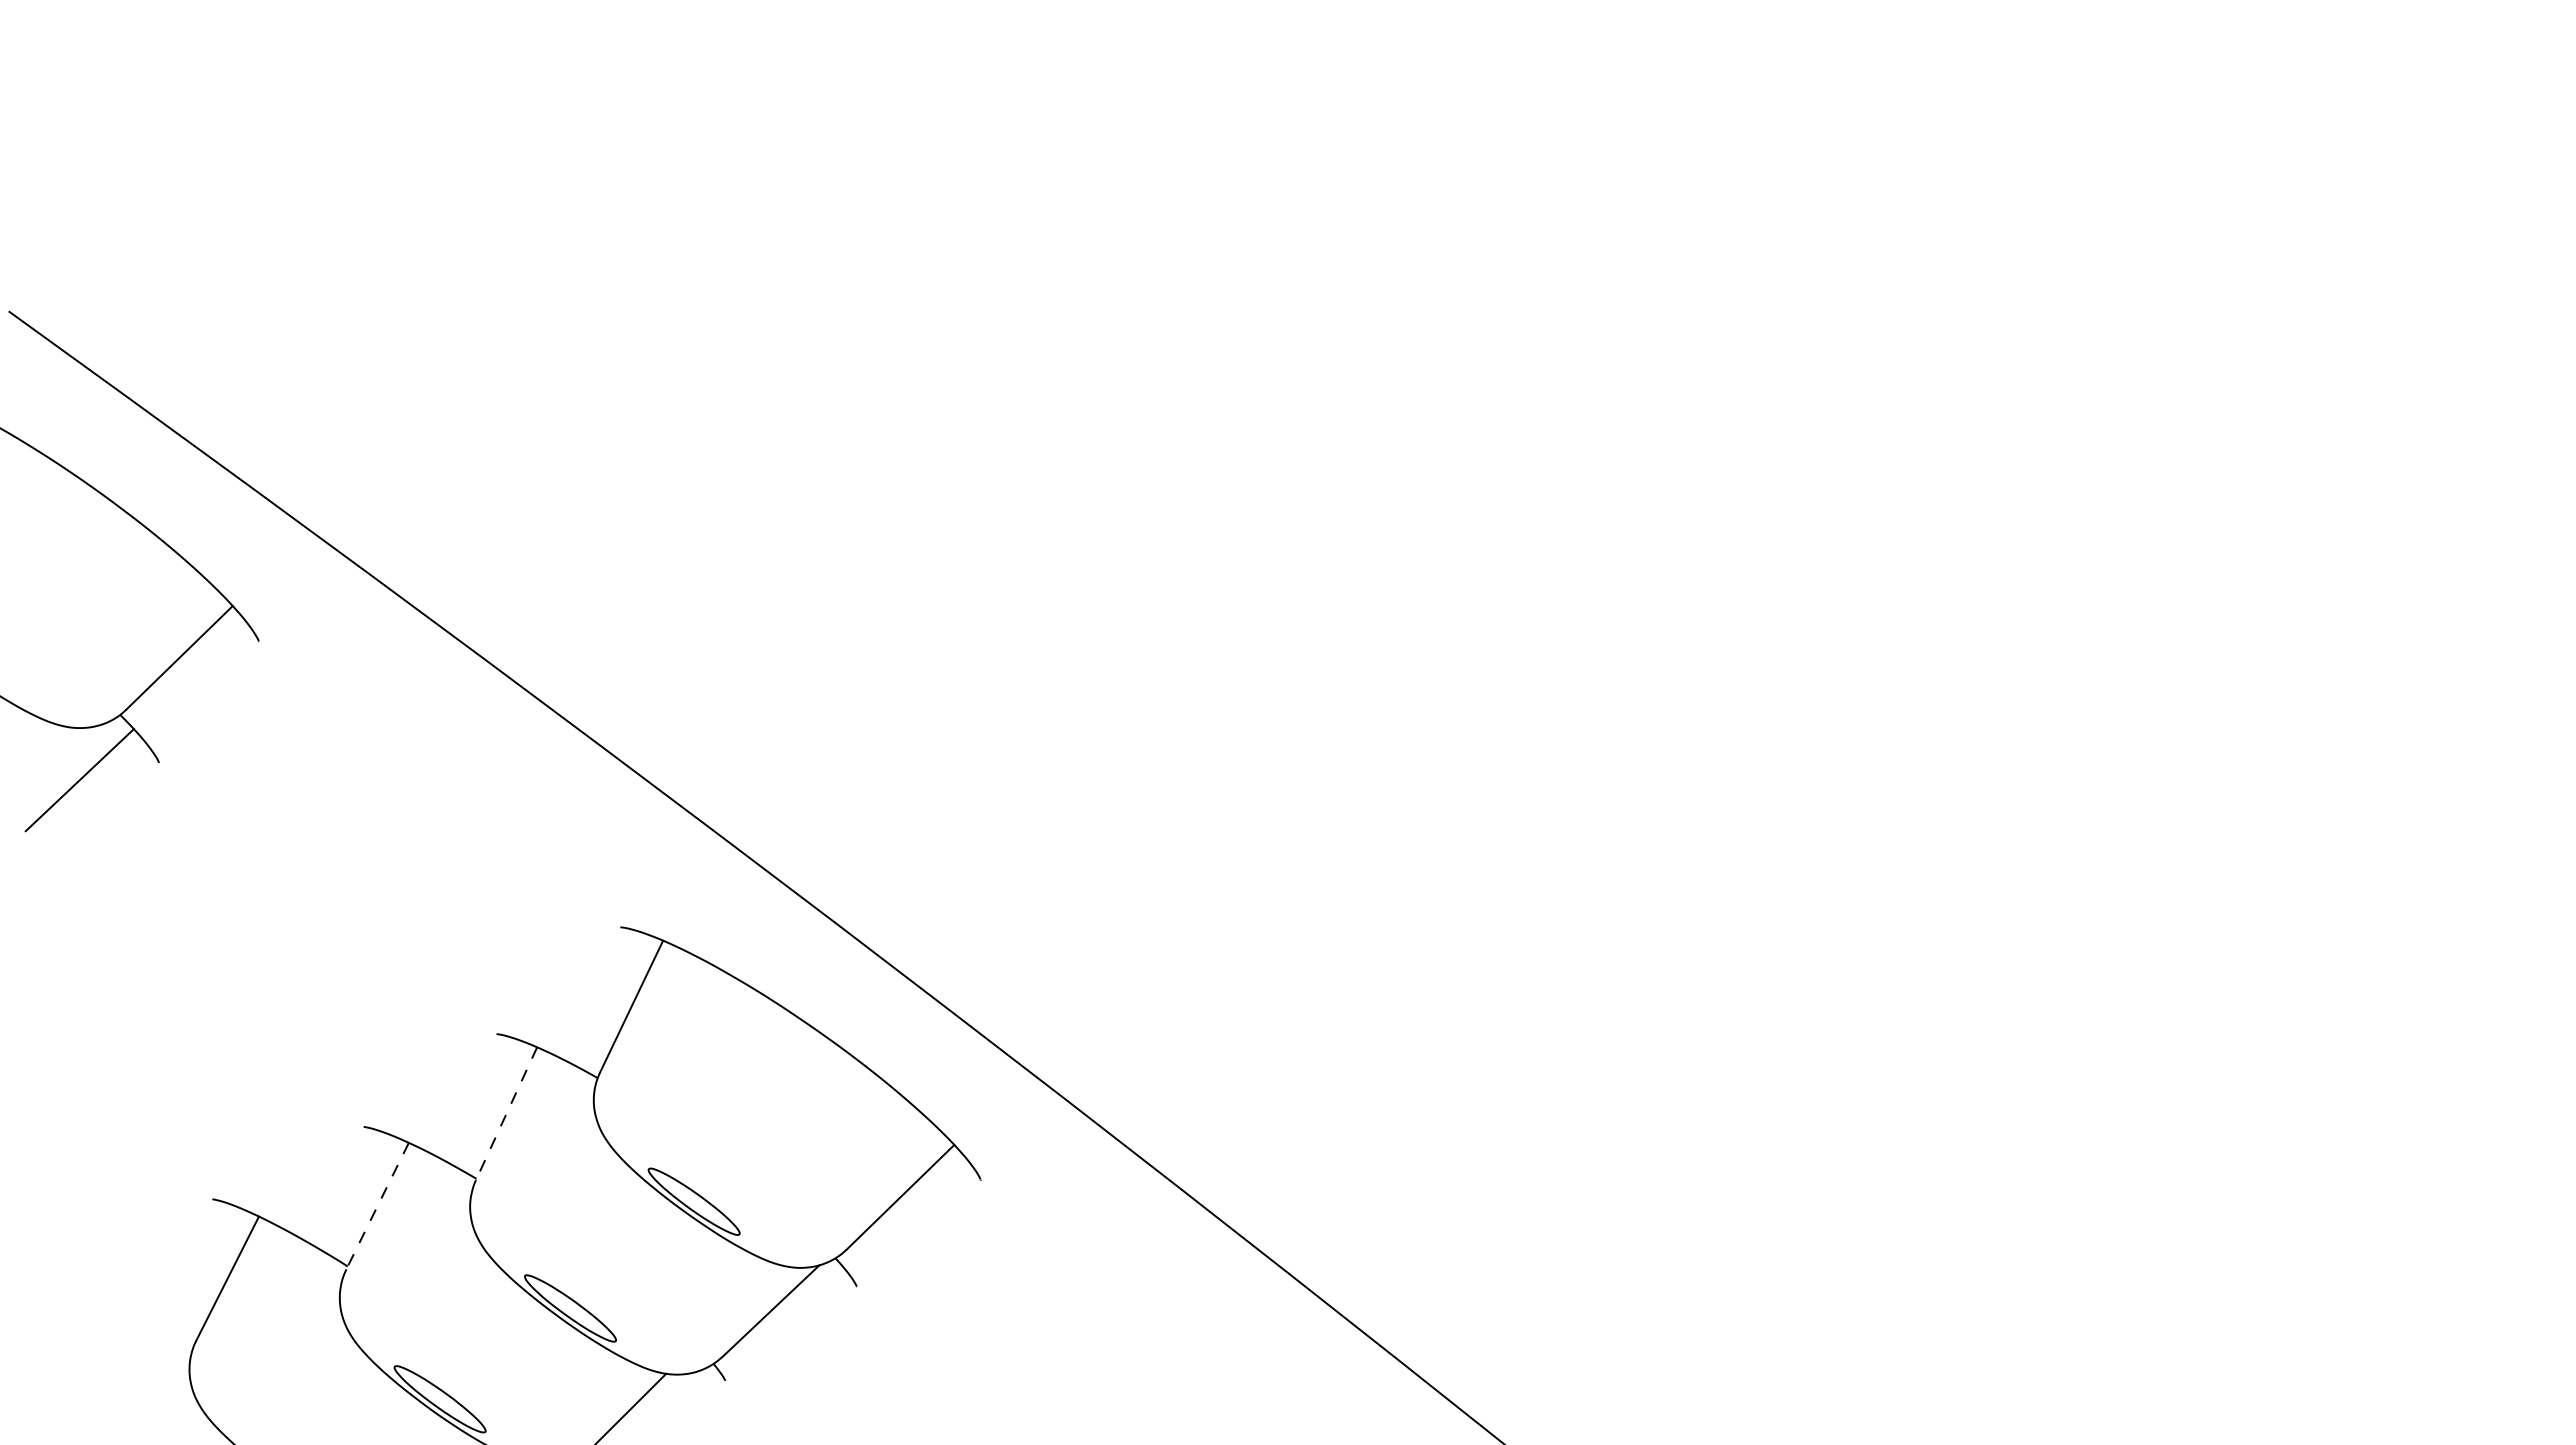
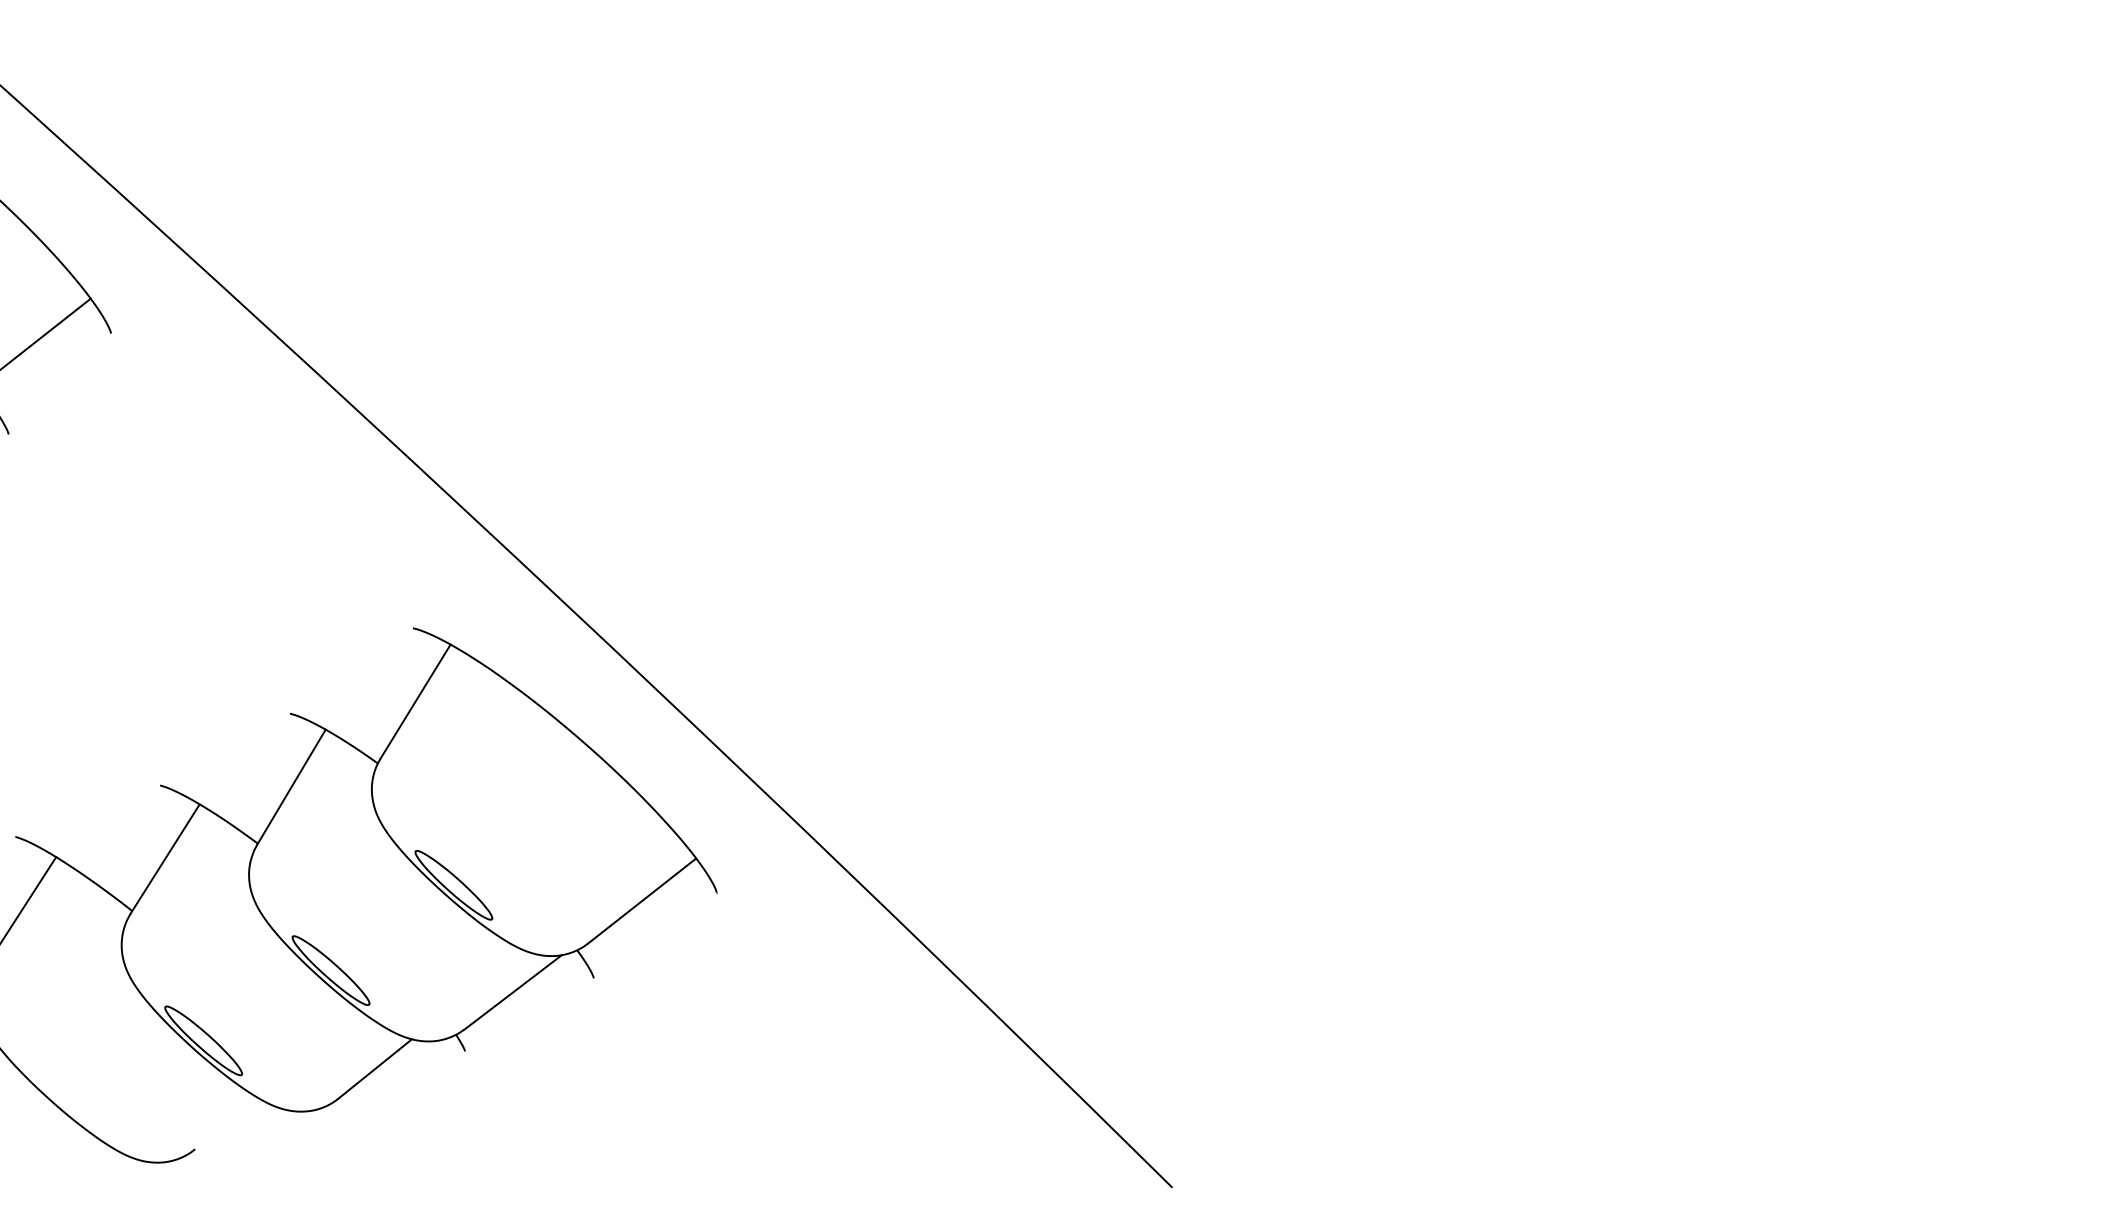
line: (506, 1114) -> (291, 787), dashed -> solid
line: (377, 1206) -> (165, 859), dashed -> solid

